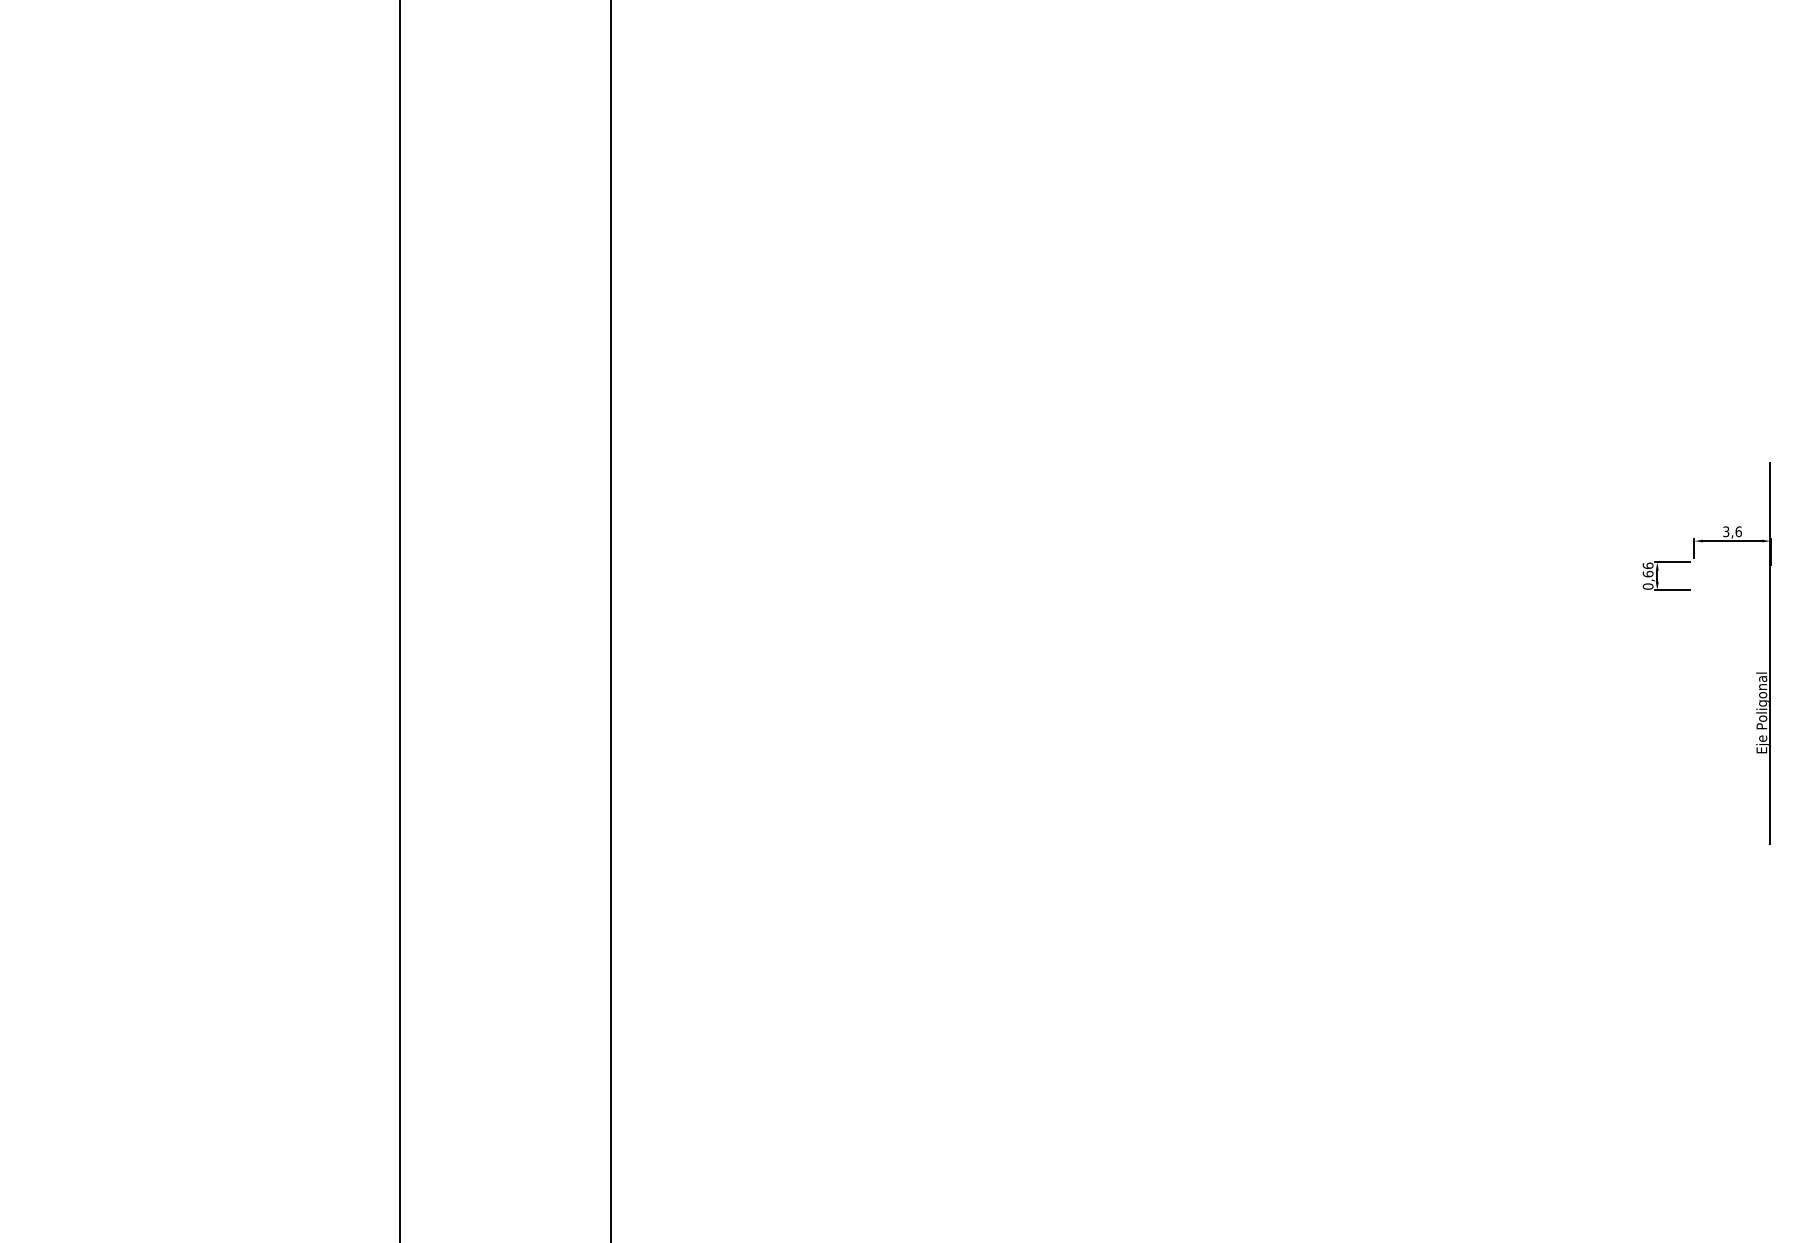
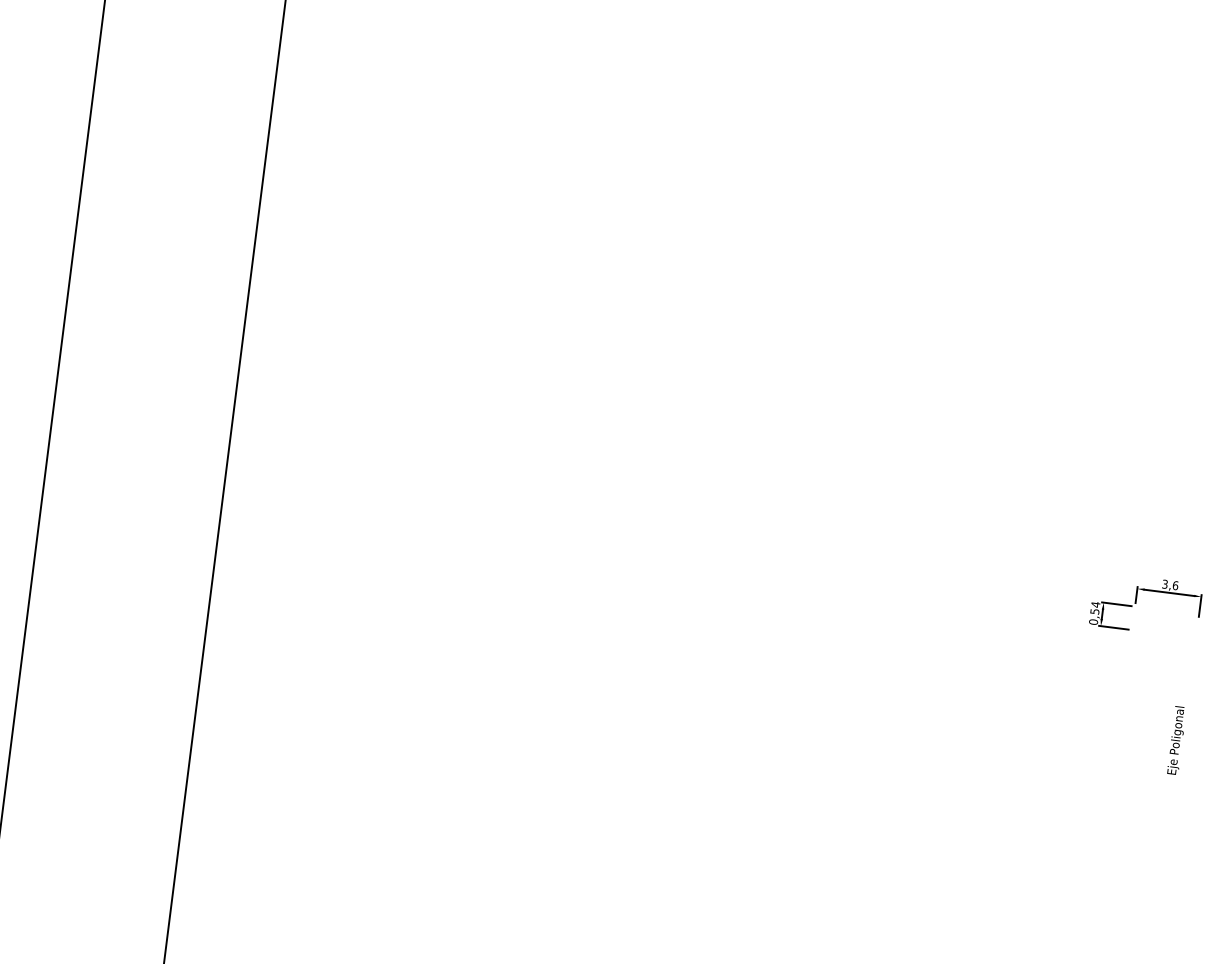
text: (1647, 569) -> (1094, 607), 0,66 -> 0,54
line: (1770, 653) -> (1189, 691), removed

